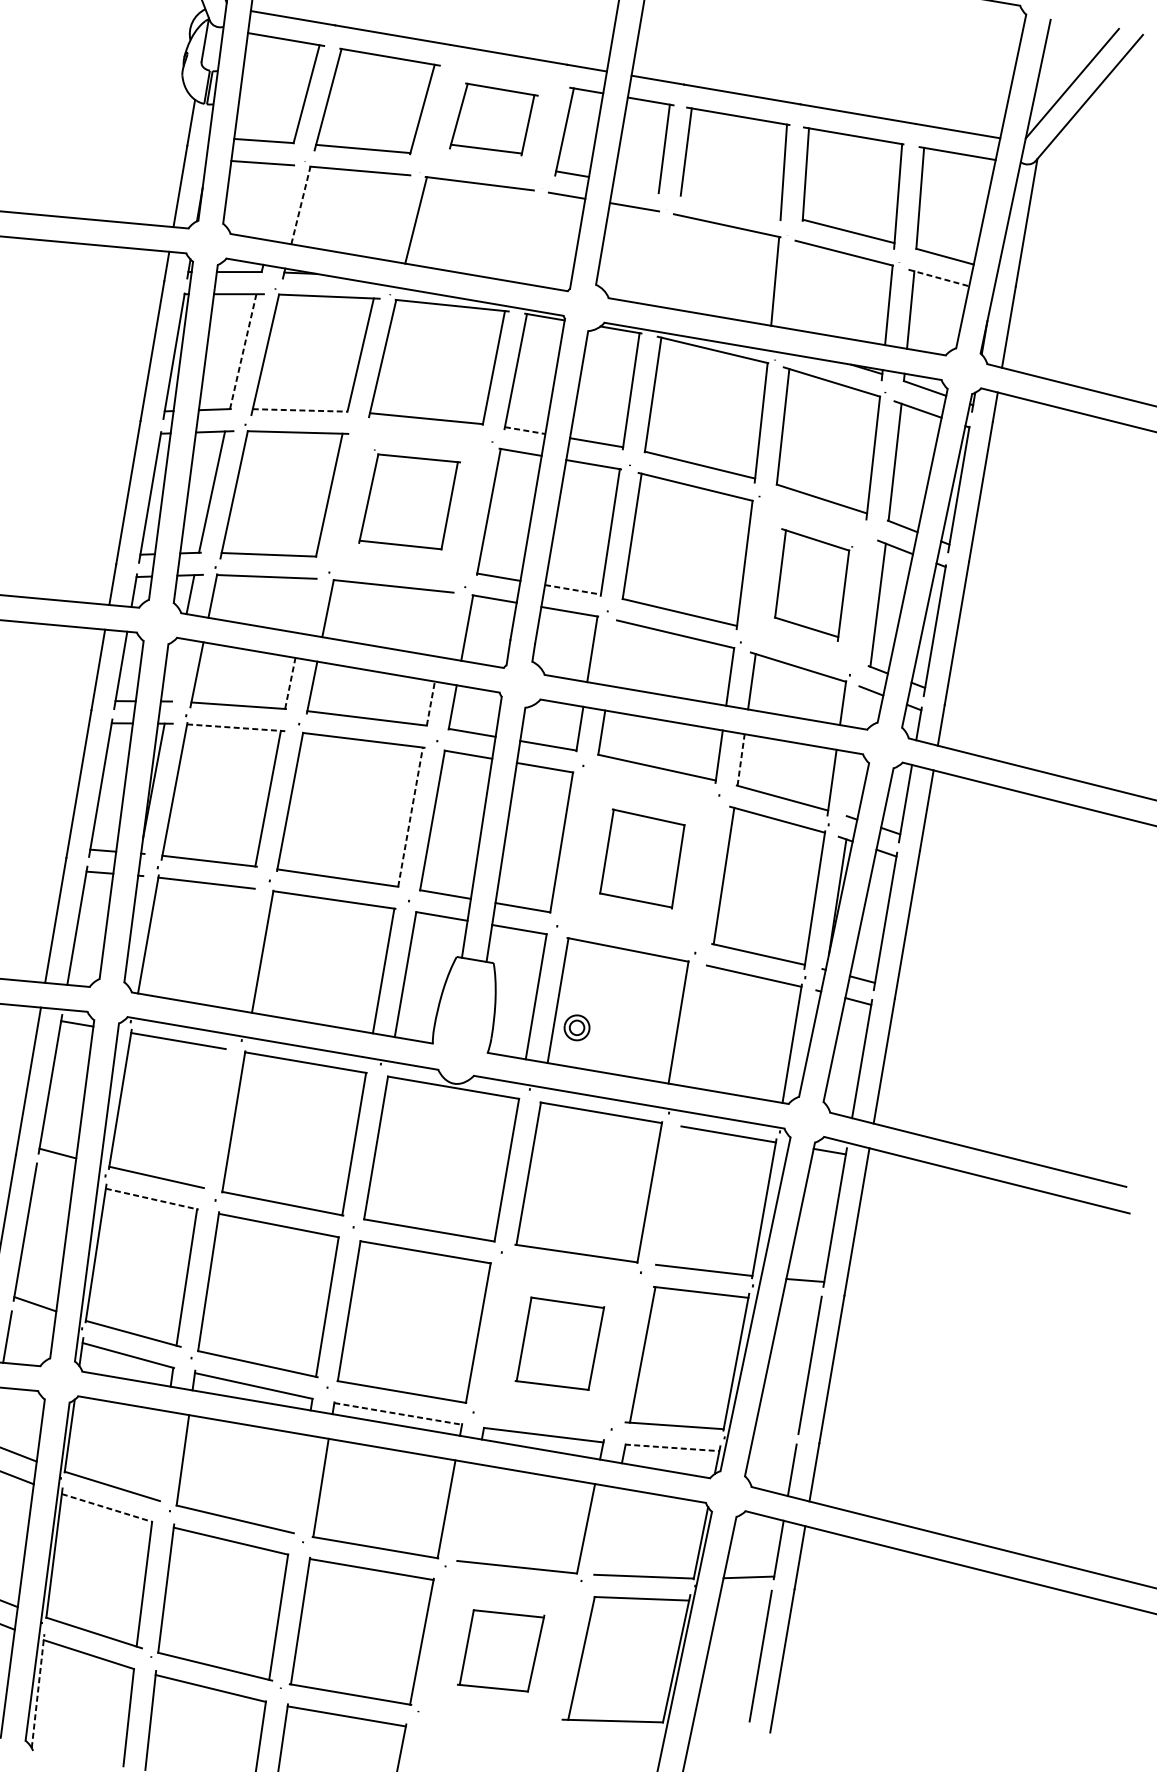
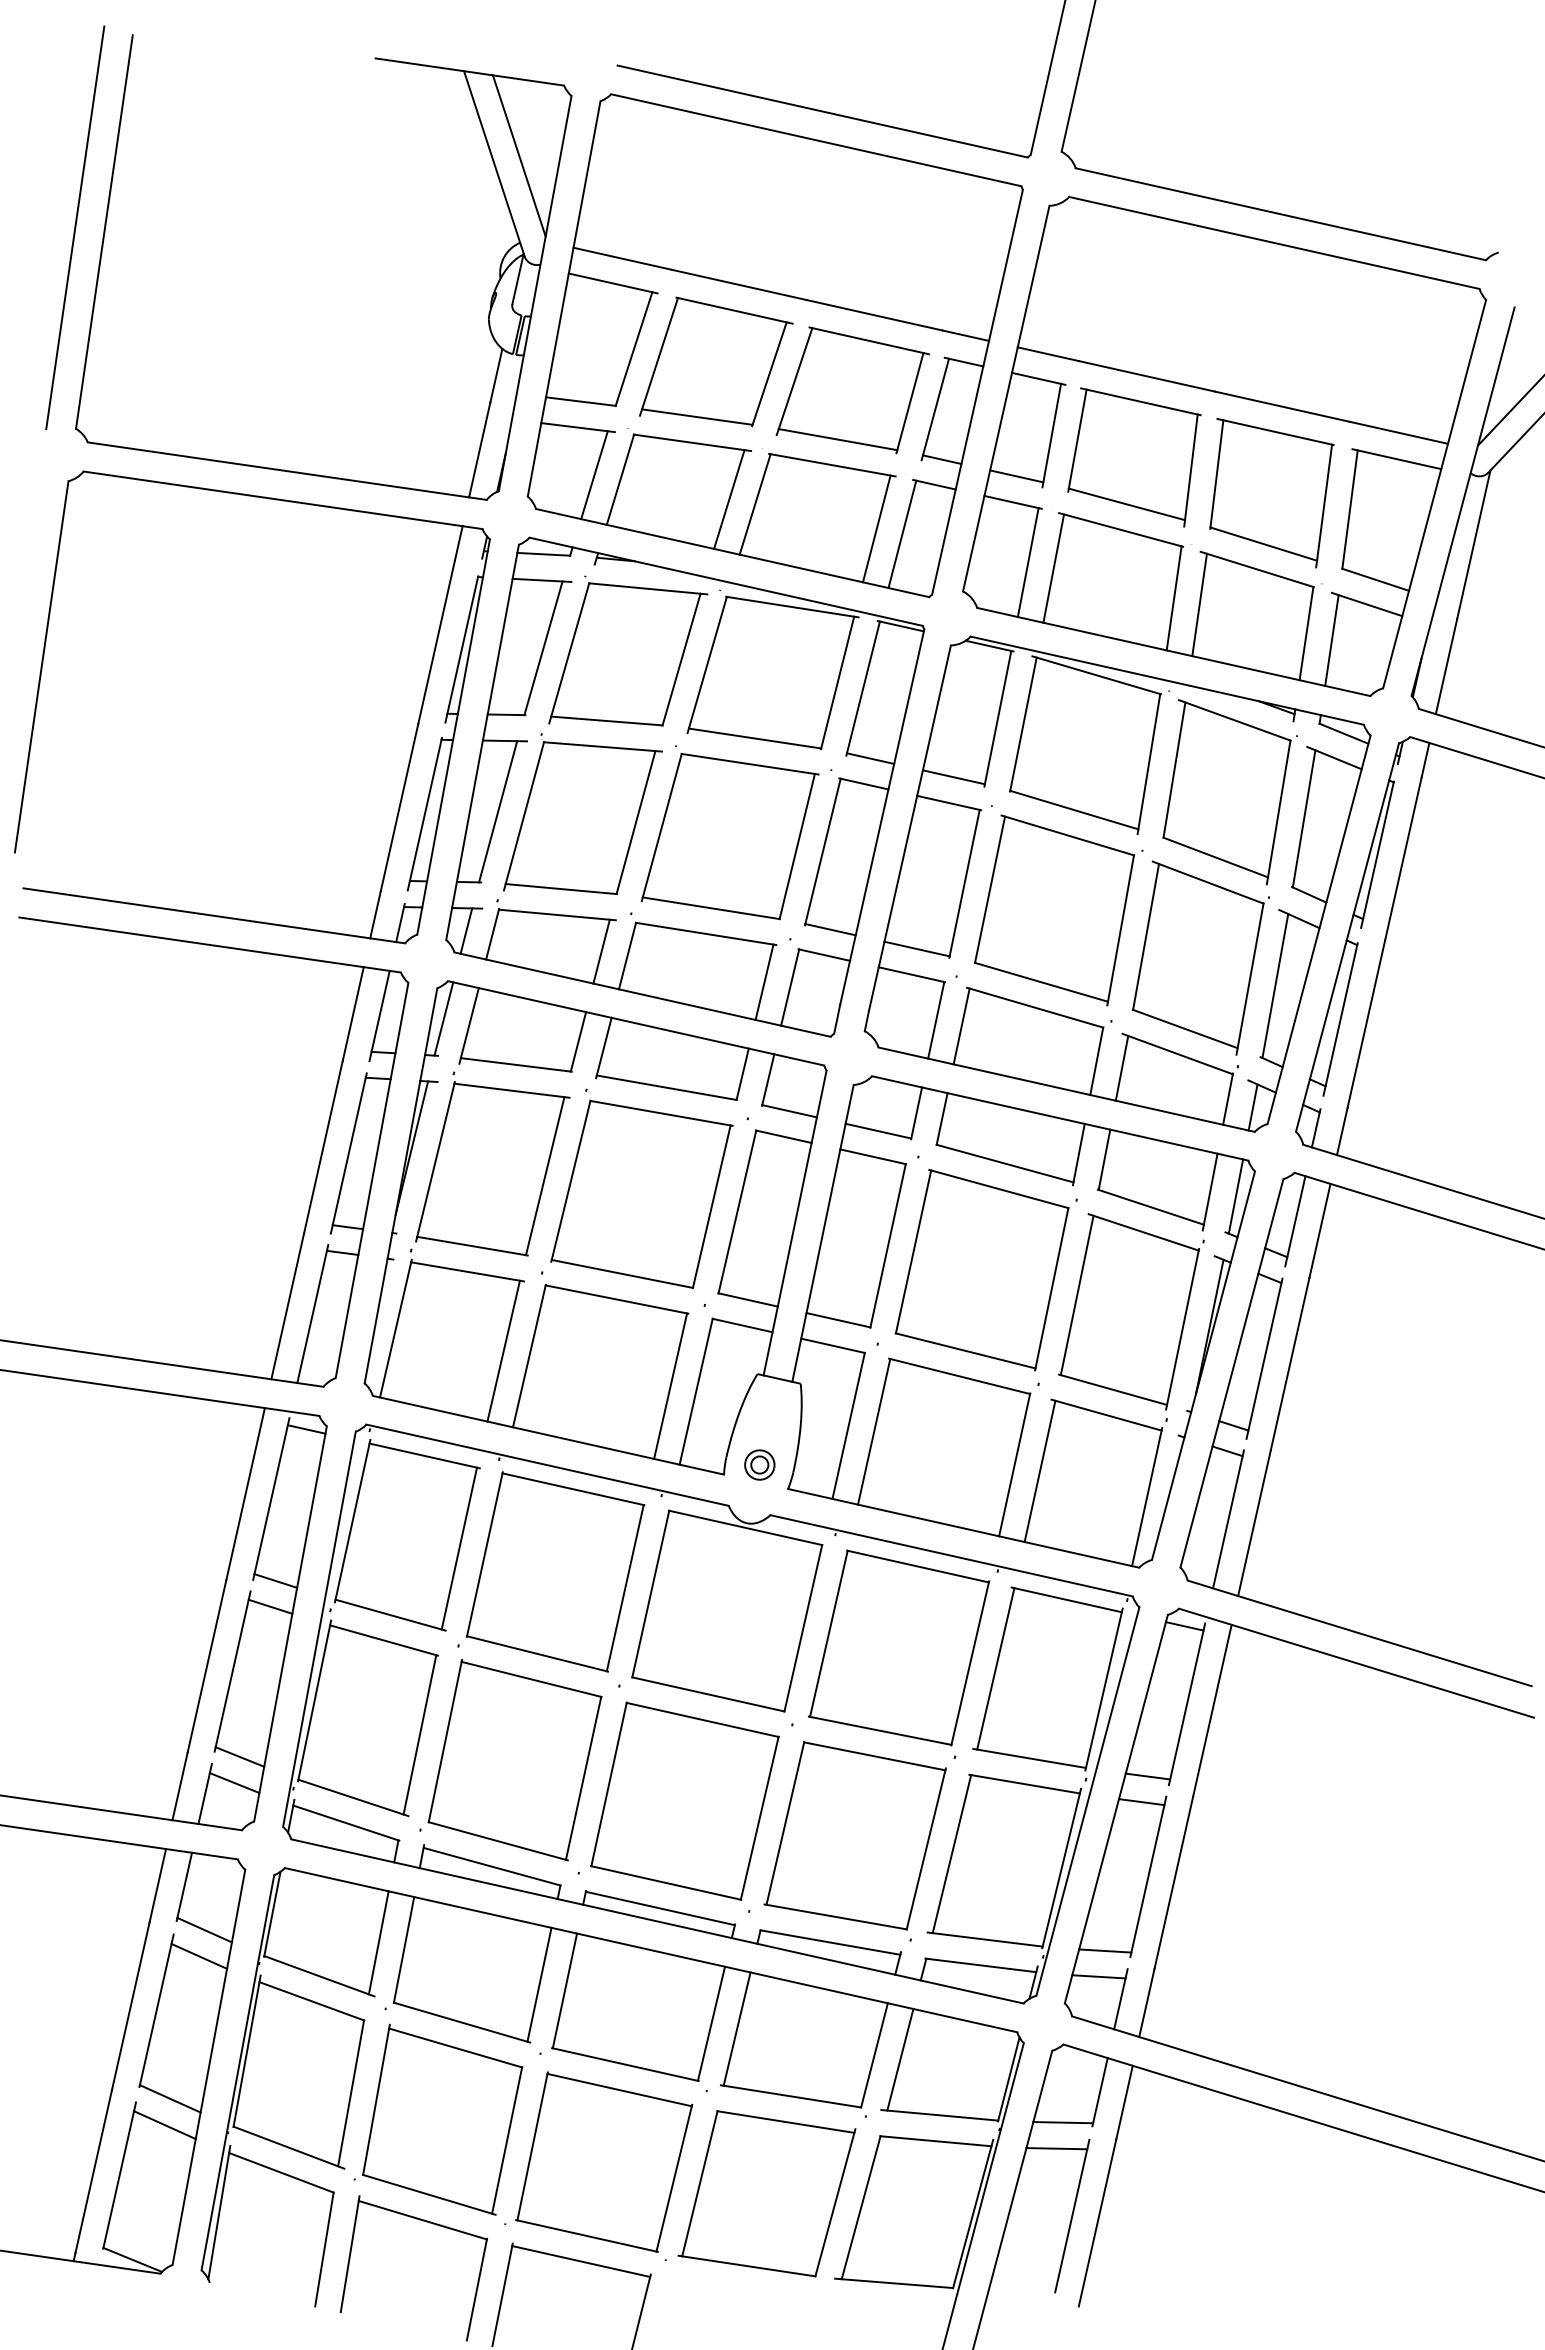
part: (493, 119) -> (852, 390), size x1.43
line: (636, 185) -> (1016, 476), added
line: (278, 203) -> (594, 475), added
line: (730, 203) -> (1126, 504), added
line: (300, 205) -> (620, 479), dashed -> solid
line: (394, 217) -> (729, 499), added
line: (519, 235) -> (876, 528), added
line: (542, 239) -> (902, 534), added
line: (649, 257) -> (1027, 562), added
line: (671, 261) -> (1053, 568), added
line: (939, 277) -> (1367, 604), dashed -> solid
line: (796, 285) -> (1199, 604), added
line: (243, 350) -> (543, 647), dashed -> solid
line: (299, 410) -> (606, 721), dashed -> solid
line: (525, 430) -> (871, 758), dashed -> solid
part: (408, 499) -> (729, 832), size x1.43
part: (813, 584) -> (1200, 957), size x1.43
line: (573, 590) -> (917, 949), dashed -> solid
line: (305, 605) -> (601, 951), added
line: (445, 624) -> (764, 981), added
line: (614, 653) -> (961, 1026), added
line: (174, 669) -> (443, 1018), added
line: (290, 683) -> (578, 1041), dashed -> solid
line: (430, 702) -> (742, 1073), dashed -> solid
line: (864, 709) -> (1252, 1107), added
line: (236, 727) -> (512, 1090), dashed -> solid
line: (741, 759) -> (1104, 1159), dashed -> solid
line: (853, 785) -> (1235, 1196), added
line: (410, 817) -> (711, 1206), dashed -> solid
part: (641, 859) -> (981, 1270), size x1.67
line: (240, 948) -> (503, 1350), added
line: (699, 1026) -> (1039, 1471), added
part: (576, 1027) -> (759, 1464), moved
line: (212, 1117) -> (459, 1548), added
line: (54, 1175) -> (270, 1606), added
line: (671, 1195) -> (995, 1668), added
line: (152, 1199) -> (384, 1640), dashed -> solid
line: (800, 1302) -> (1141, 1802), added
line: (31, 1326) -> (234, 1783), added
part: (559, 1343) -> (854, 1835), size x1.67
line: (398, 1413) -> (660, 1908), dashed -> solid
line: (777, 1429) -> (1105, 1950), added
line: (671, 1447) -> (980, 1965), dashed -> solid
line: (772, 1452) -> (1098, 1976), added
line: (160, 1455) -> (378, 1942), added
line: (299, 1483) -> (539, 1984), added
line: (106, 1508) -> (311, 2001), dashed -> solid
line: (467, 1512) -> (736, 2028), added
line: (608, 1531) -> (900, 2059), added
line: (744, 1599) -> (1056, 2148), added
part: (500, 1650) -> (766, 2193), size x1.67
line: (38, 1690) -> (219, 2212), dashed -> solid

